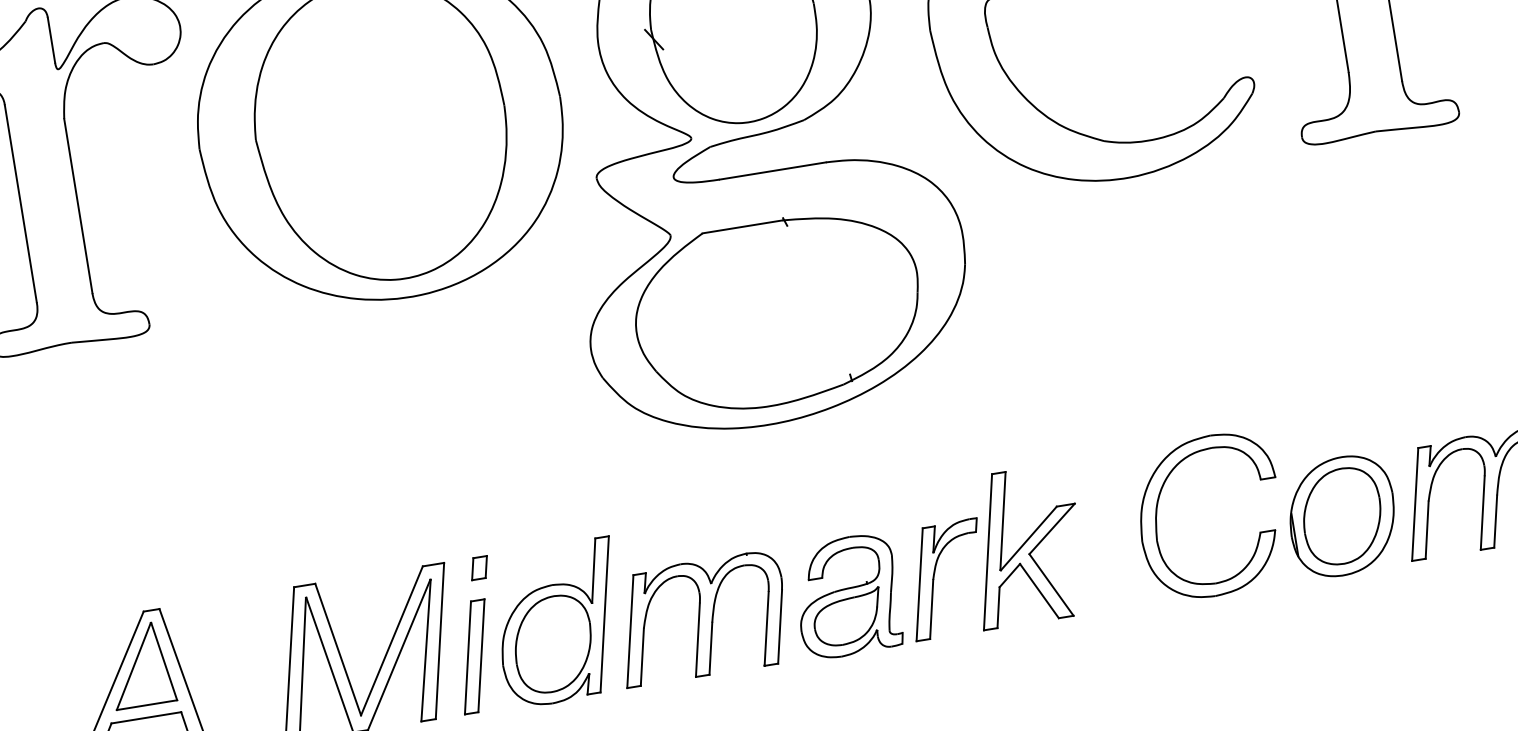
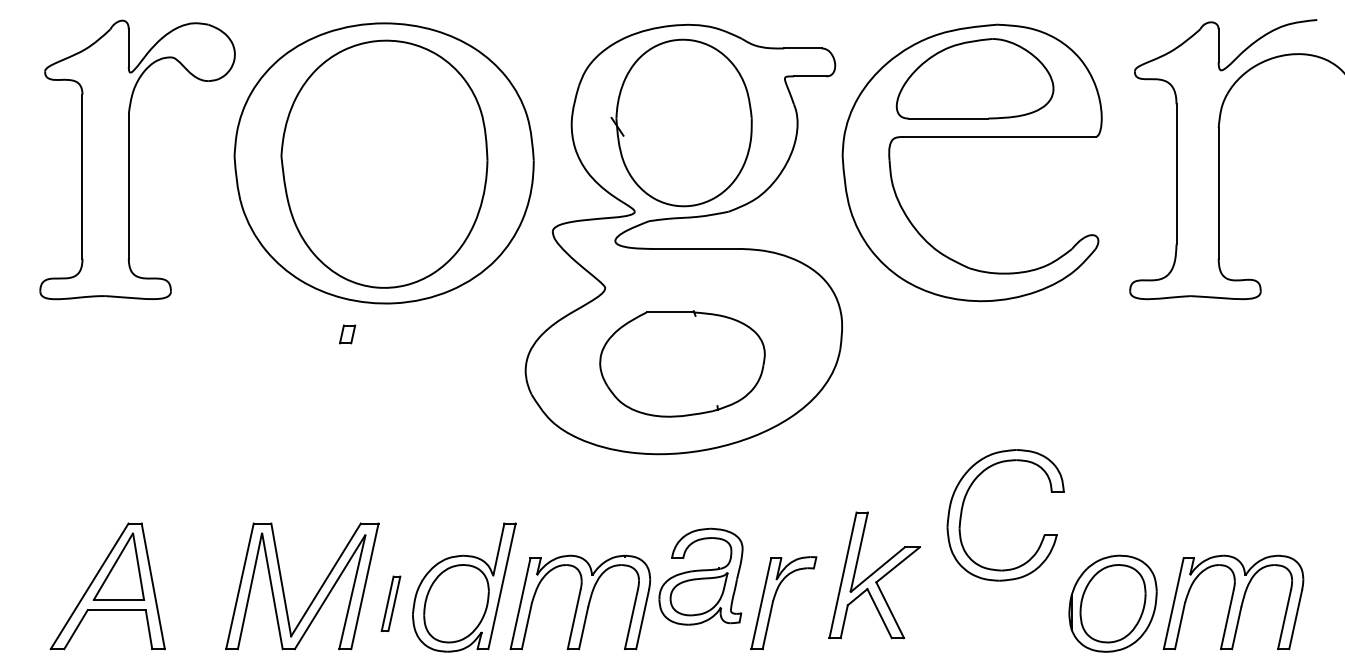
part: (778, 311) -> (682, 363), size x0.7
part: (1158, 510) -> (964, 503), moved
part: (1025, 546) -> (874, 575), moved
part: (479, 568) -> (347, 334), moved
part: (846, 596) -> (700, 576), moved
part: (474, 656) -> (390, 603), size x0.6

